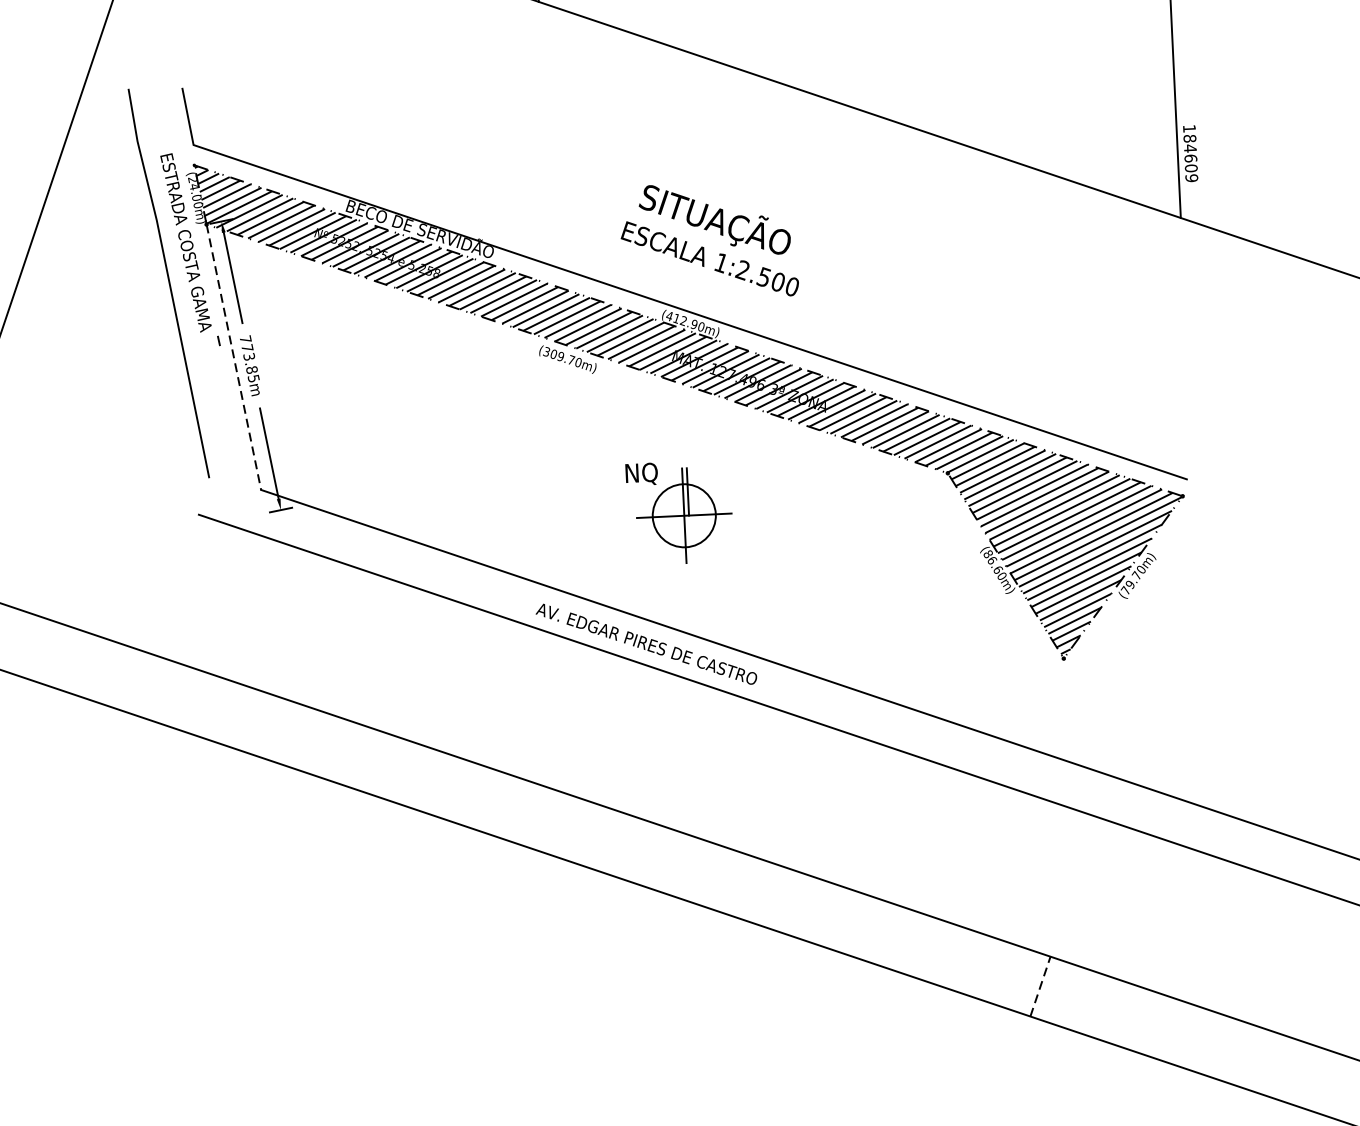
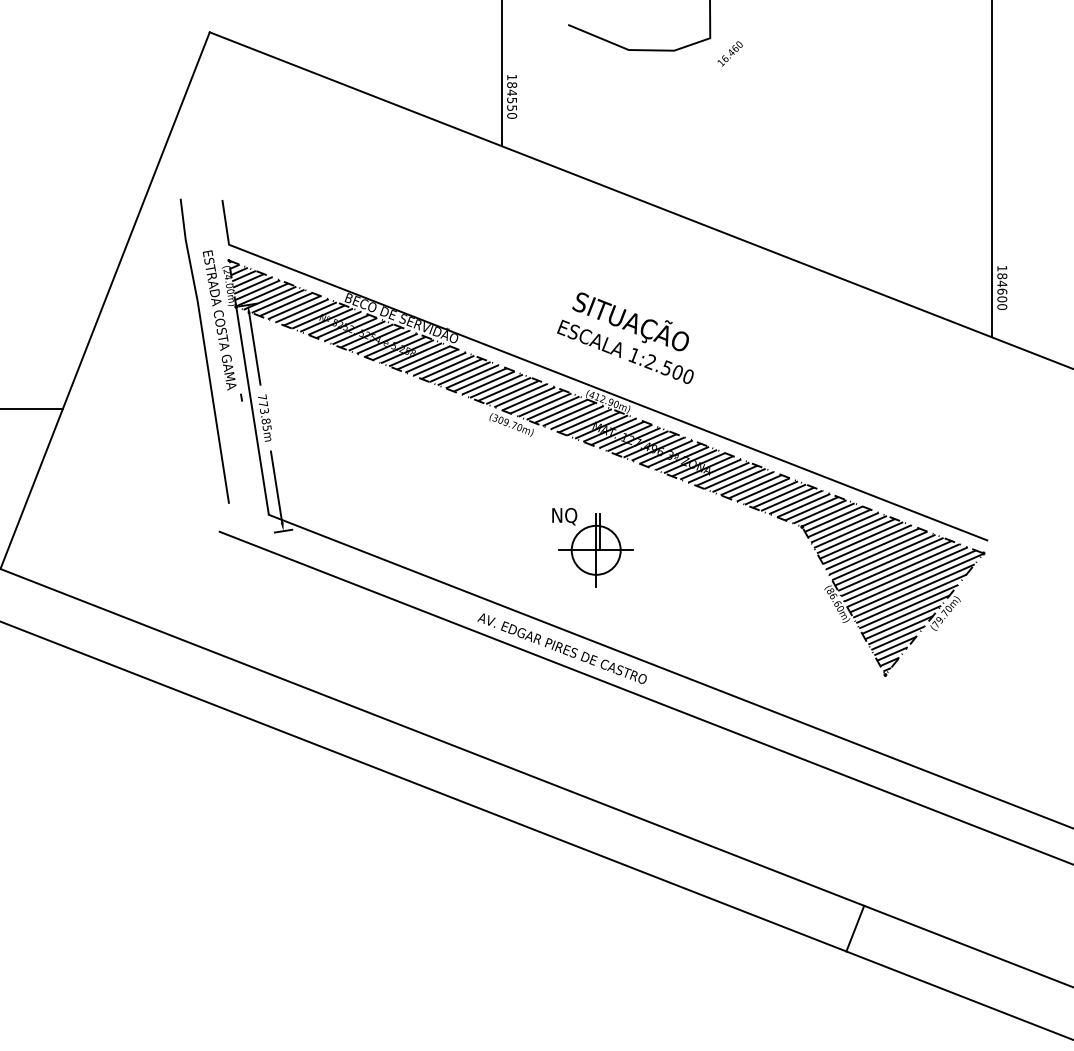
text: (1190, 177) -> (1001, 306), 184609 -> 184600
line: (233, 358) -> (252, 411), dashed -> solid
line: (1040, 986) -> (855, 928), dashed -> solid

